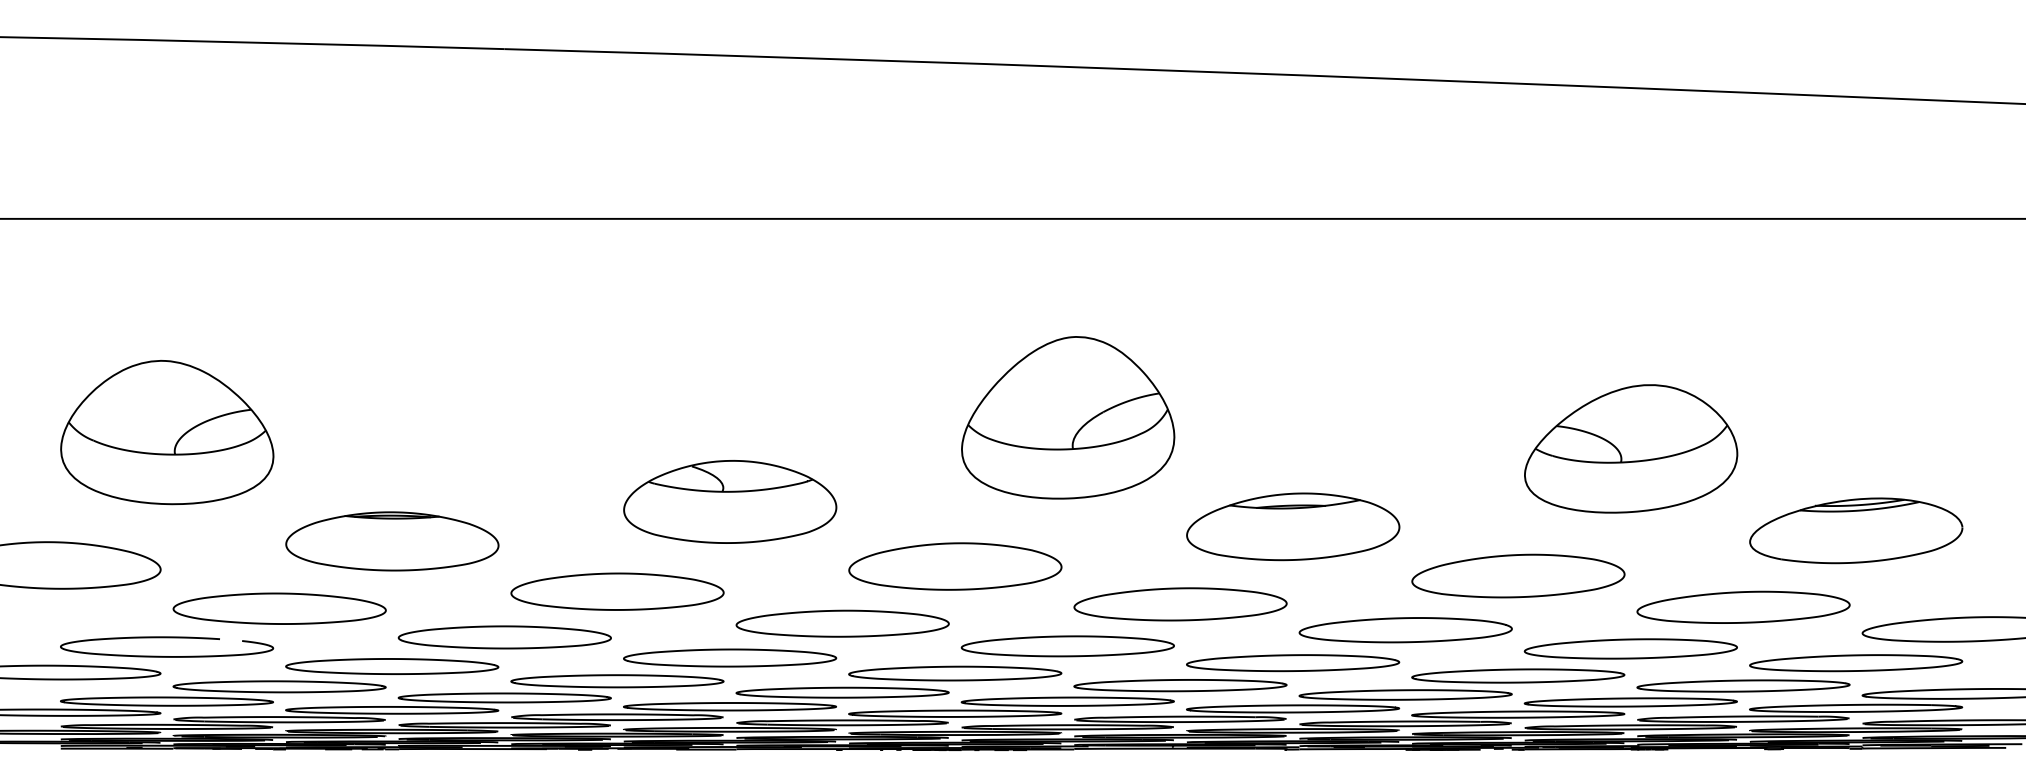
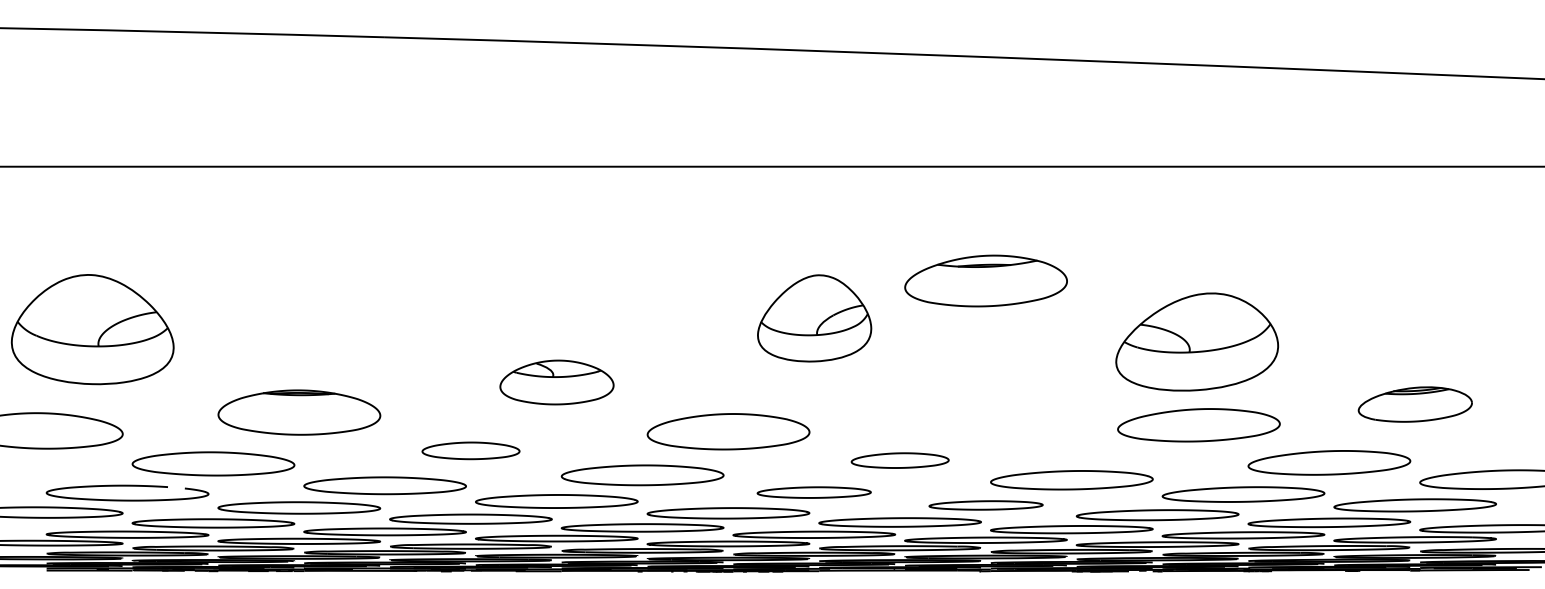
part: (1068, 417) -> (814, 318), size x0.7
part: (167, 432) -> (92, 329), moved
part: (1631, 448) -> (1197, 341), moved
part: (730, 501) -> (557, 382), size x0.7
part: (1293, 526) -> (986, 280), moved
part: (1856, 530) -> (1415, 404), size x0.7
part: (1518, 575) -> (1199, 424), moved
part: (617, 591) -> (471, 450), size x0.6
part: (1180, 604) -> (900, 460), size x0.6
part: (1067, 646) -> (814, 492), size x0.7
part: (1293, 663) -> (986, 505), size x0.7

